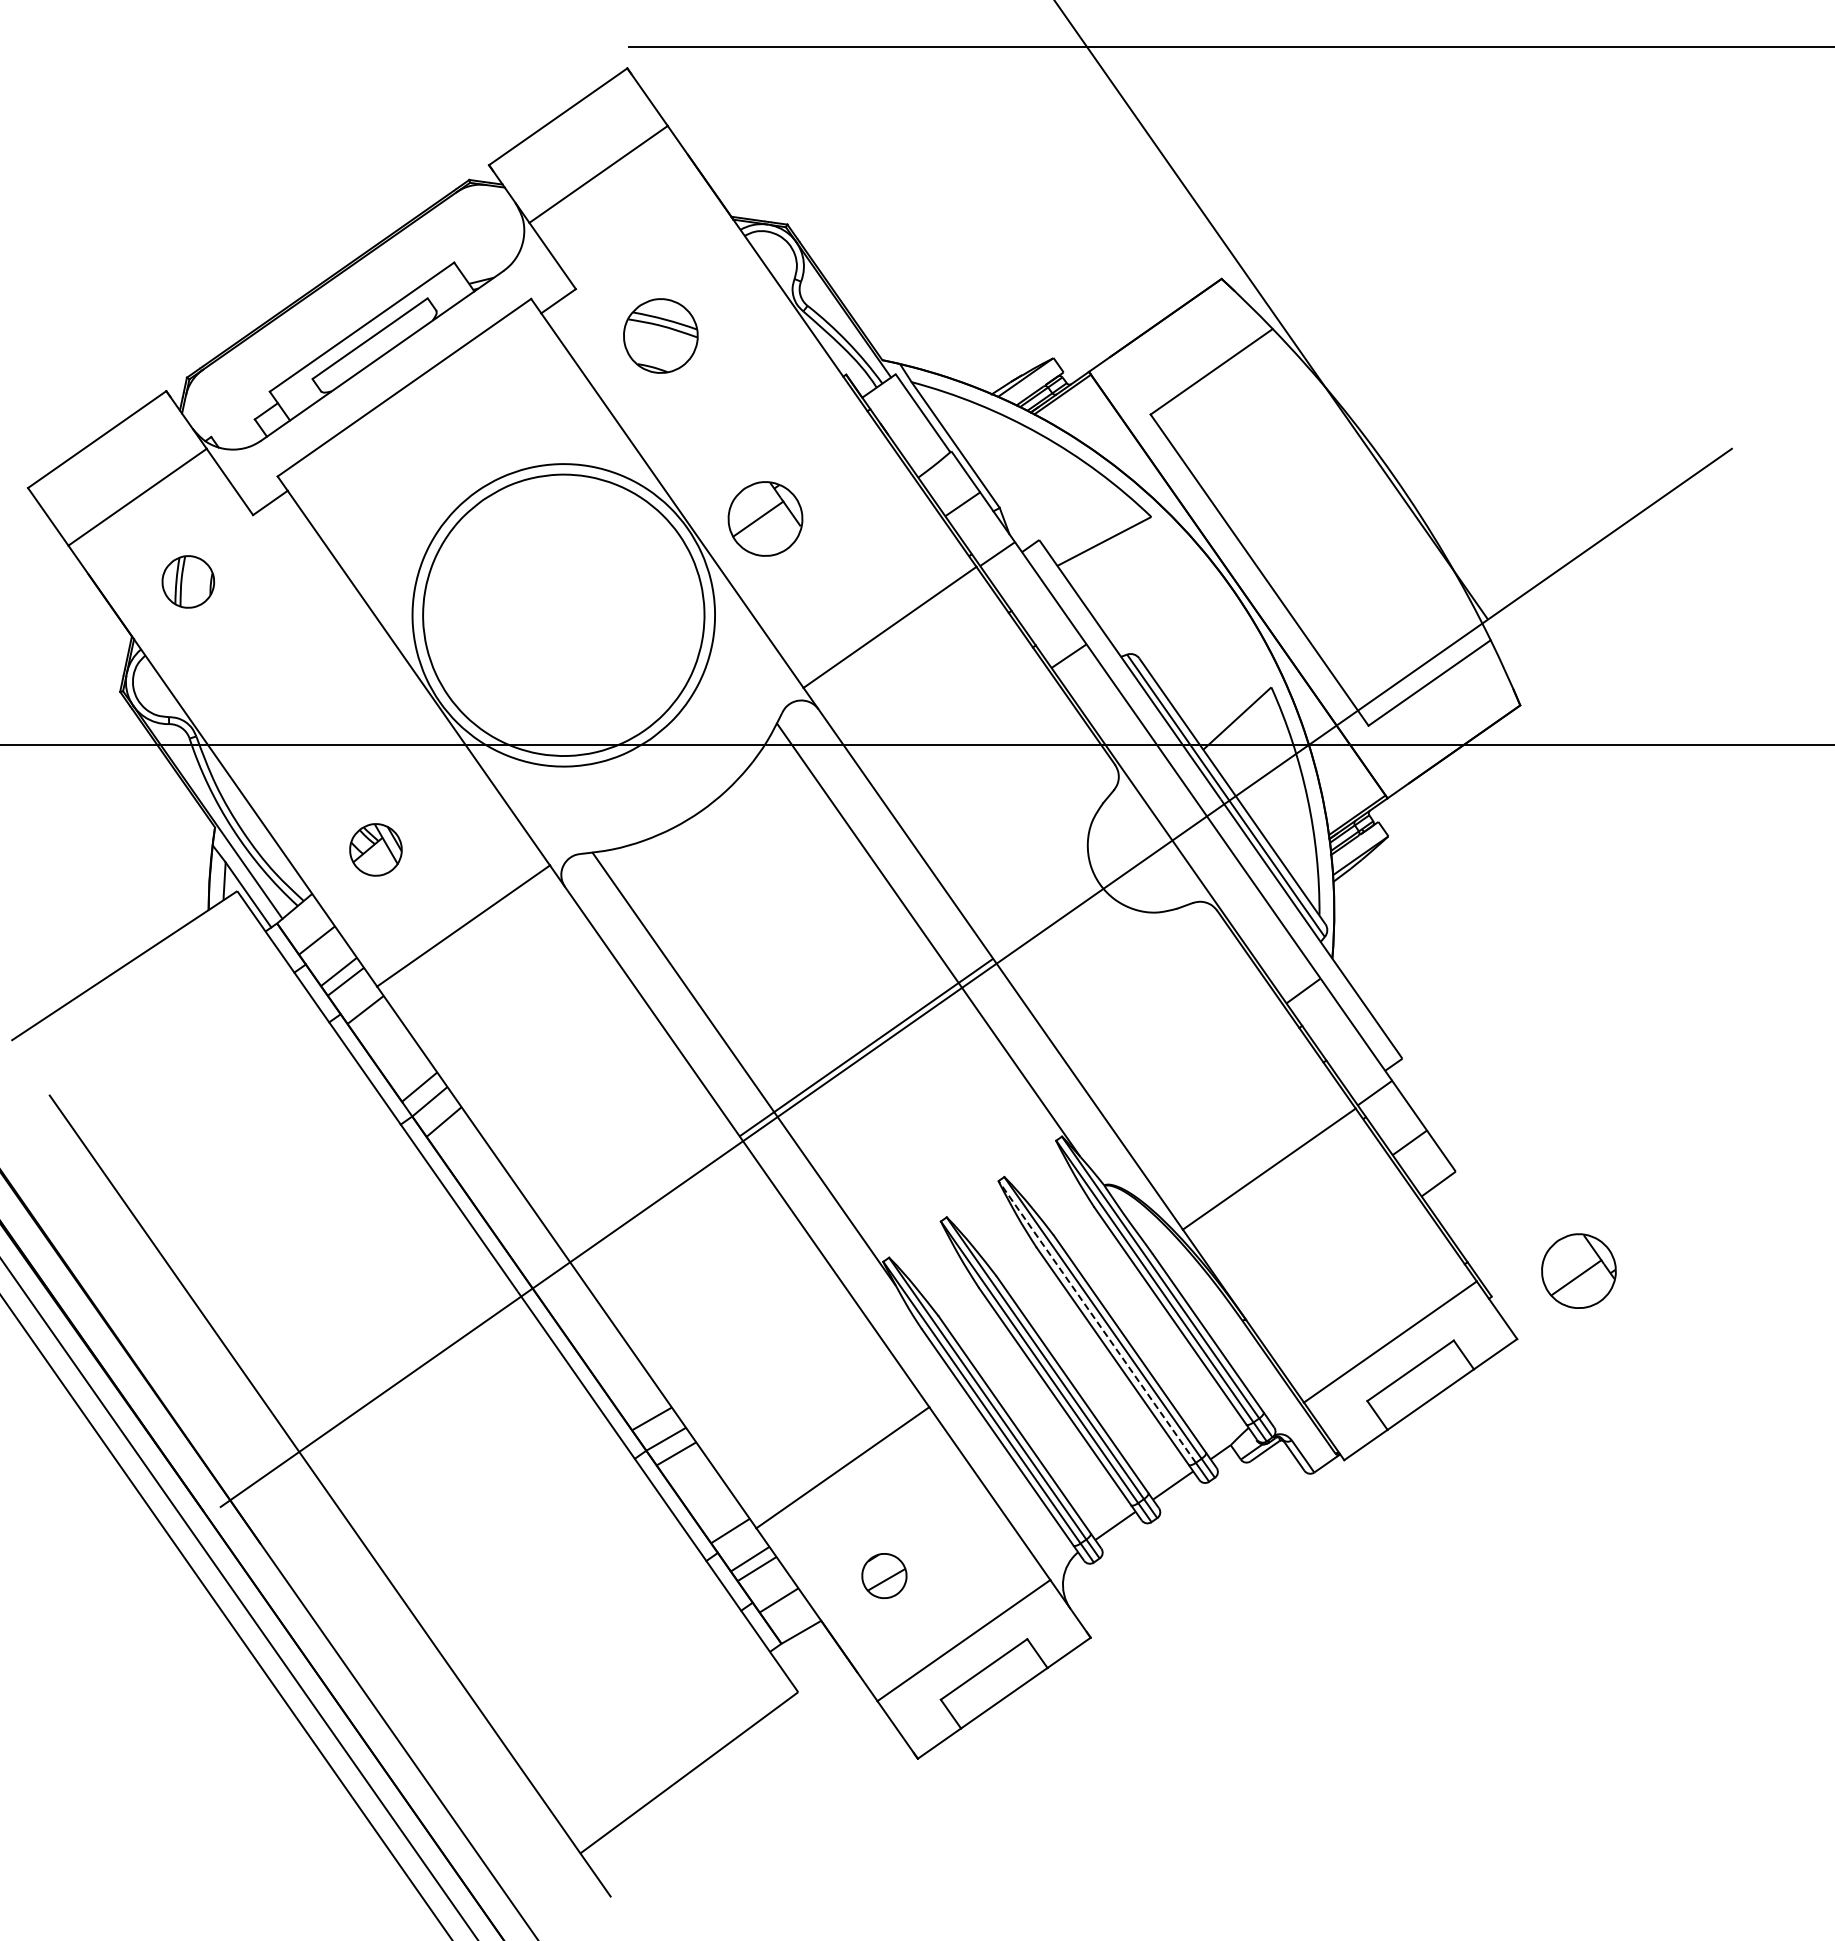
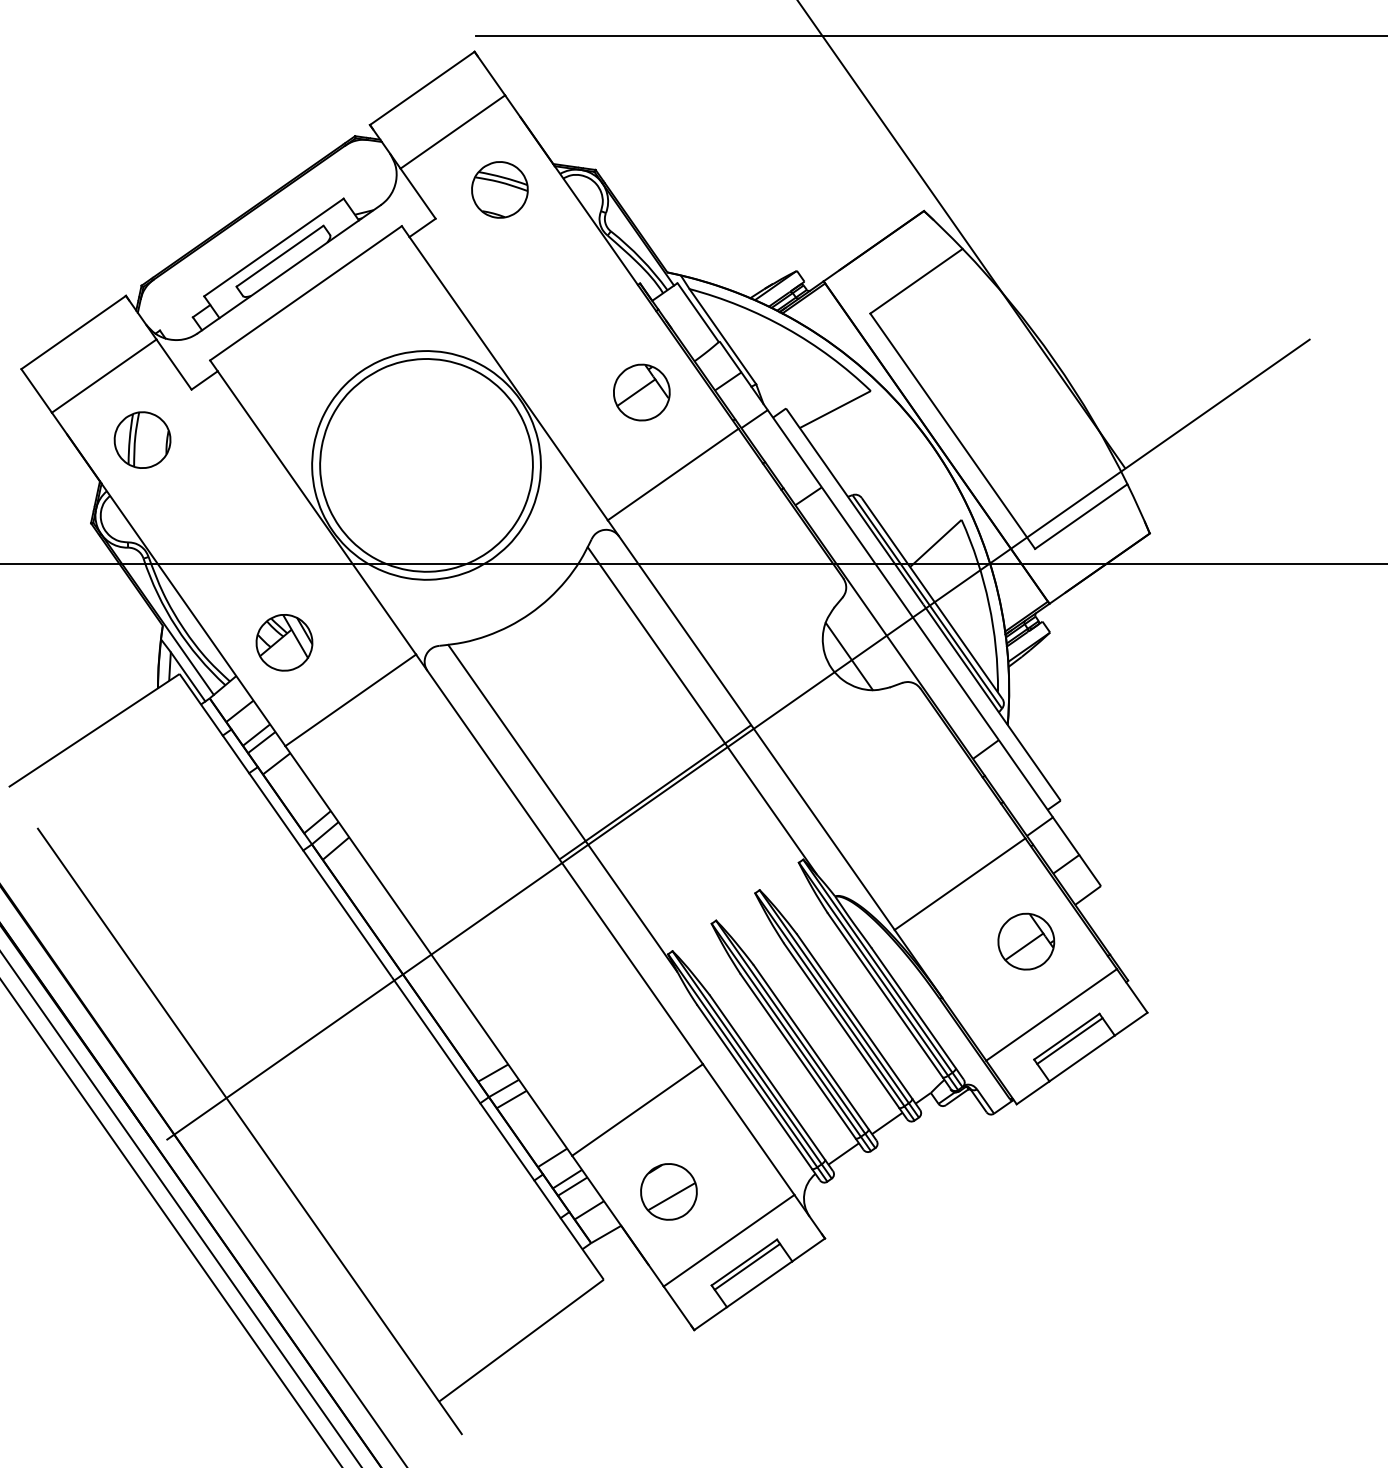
part: (660, 335) -> (499, 189), moved
part: (765, 518) -> (641, 392), moved
part: (188, 581) -> (142, 439), size x1.43
part: (375, 849) -> (284, 642), size x1.43
line: (1122, 867) -> (849, 656), added
part: (1578, 1270) -> (1025, 941), moved
line: (1097, 1321) -> (830, 999), dashed -> solid
line: (1414, 1376) -> (1069, 1041), added
part: (884, 1575) -> (669, 1191), size x1.67
line: (987, 1674) -> (746, 1266), added

